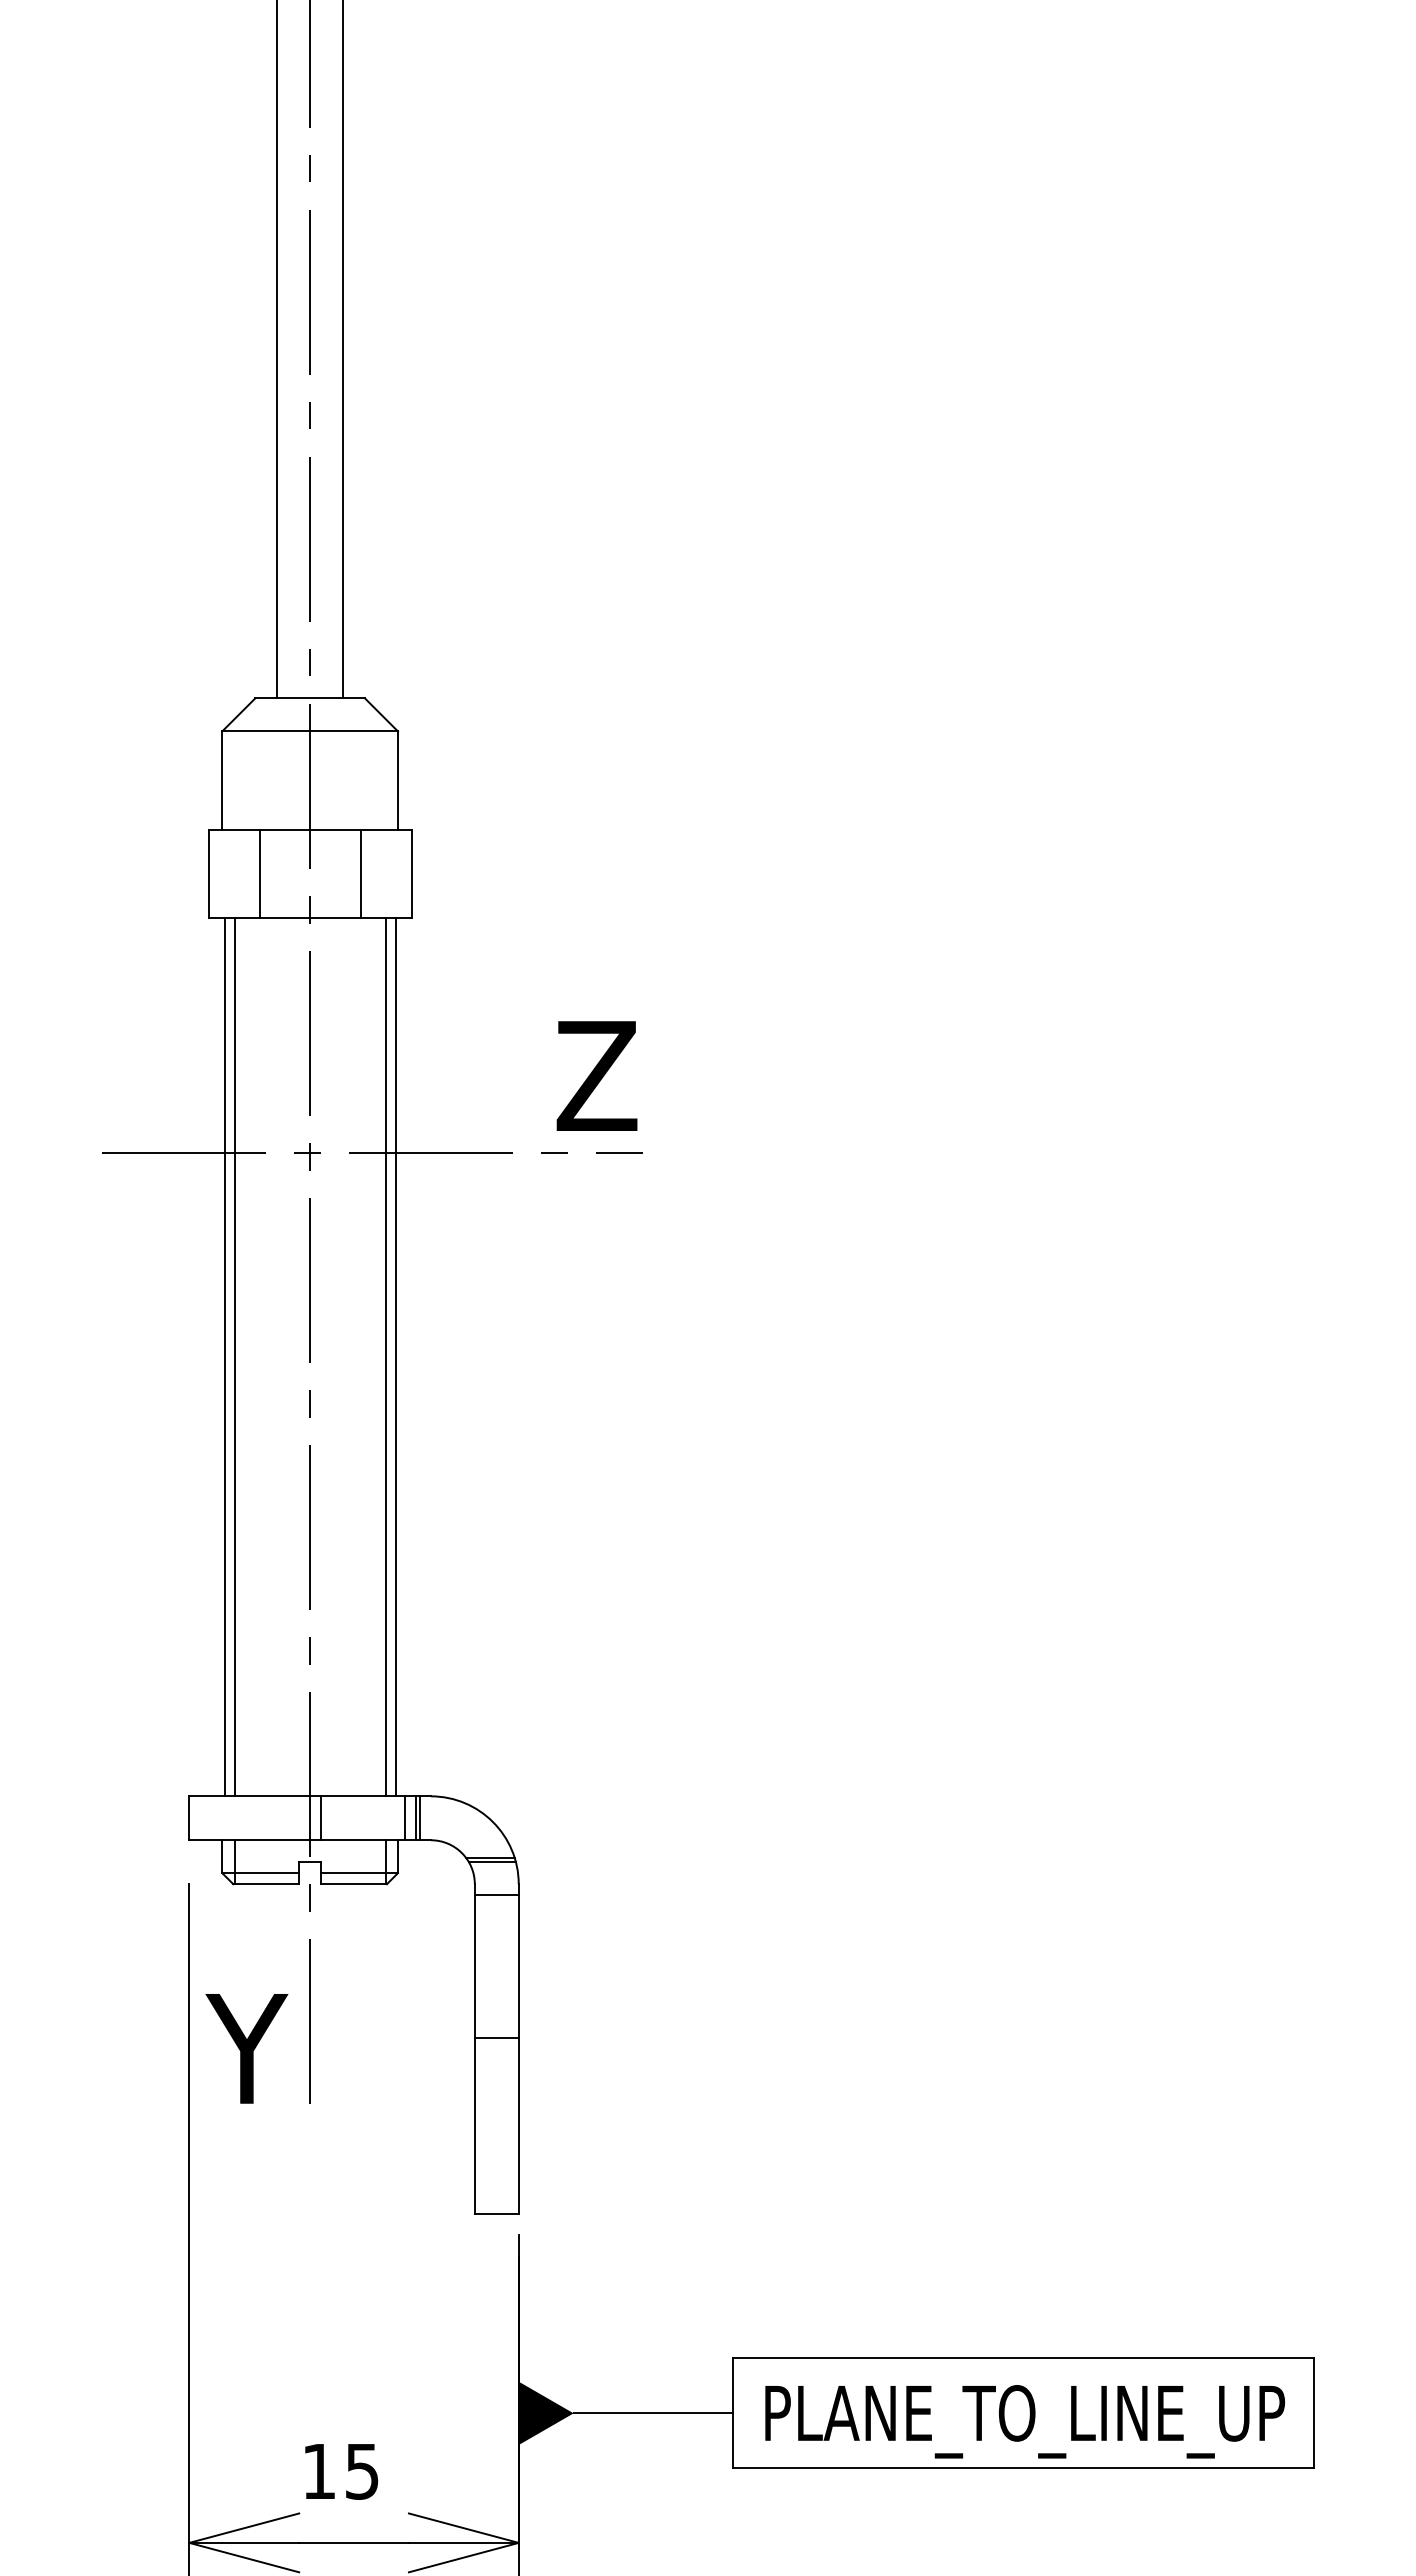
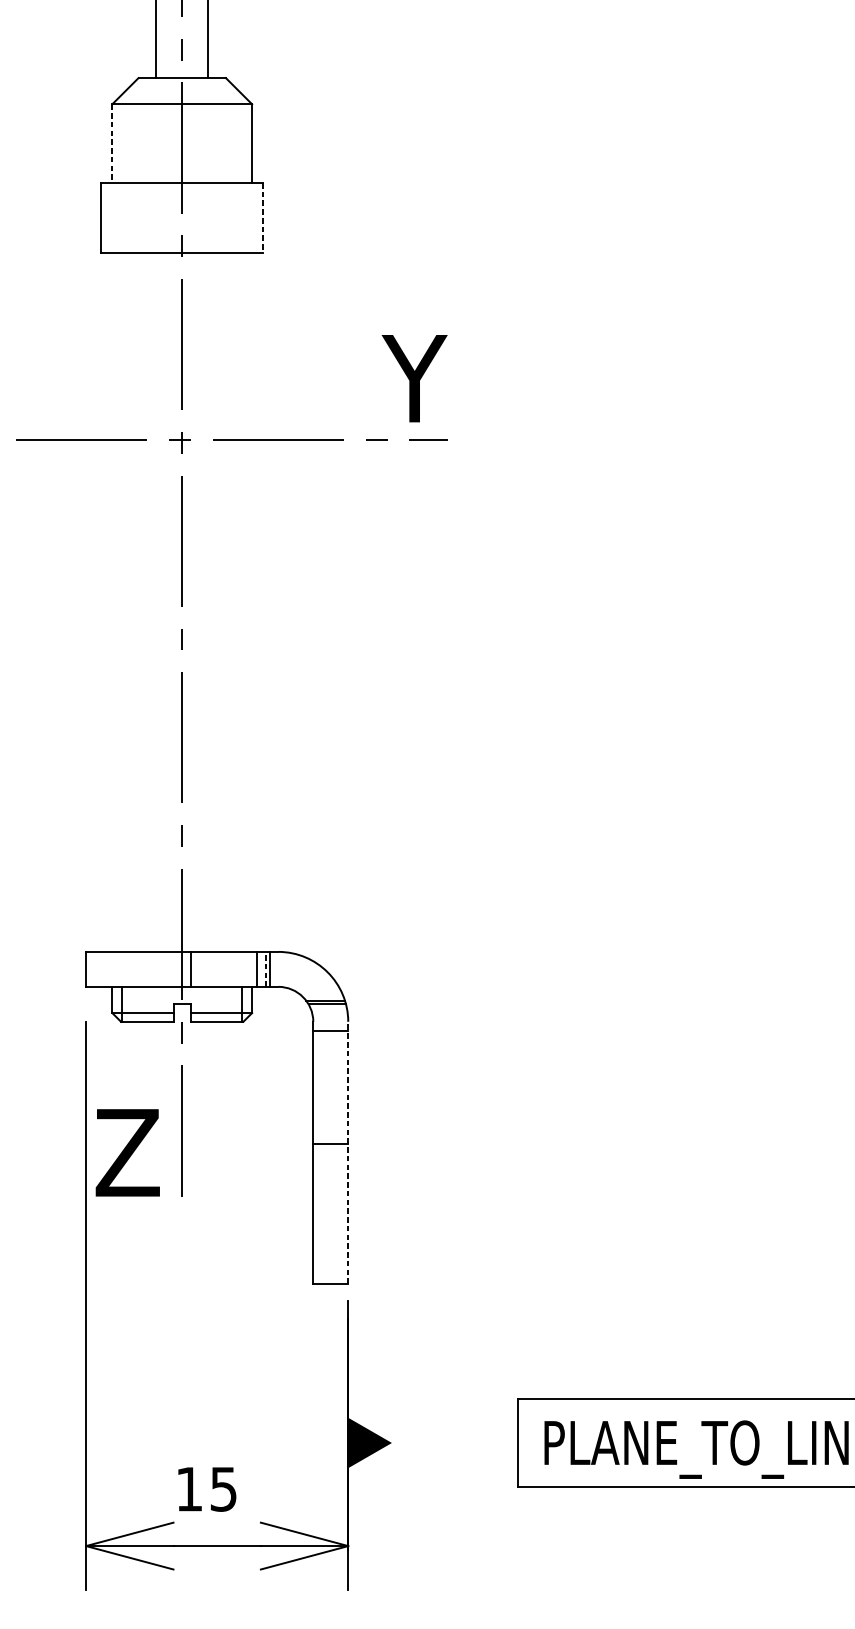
line: (222, 781) -> (112, 144), solid -> dashed
line: (259, 874) -> (141, 218), removed
line: (360, 874) -> (222, 218), removed
line: (411, 874) -> (262, 218), solid -> dashed
text: (599, 1075) -> (412, 378), Z -> Y
line: (224, 1357) -> (114, 602), removed
line: (234, 1357) -> (122, 602), removed
line: (385, 1357) -> (242, 602), removed
line: (395, 1357) -> (250, 602), removed
line: (415, 1818) -> (266, 969), solid -> dashed
text: (244, 2048) -> (129, 1152), Y -> Z
line: (518, 2048) -> (348, 1152), solid -> dashed
line: (652, 2413) -> (454, 1443), removed

